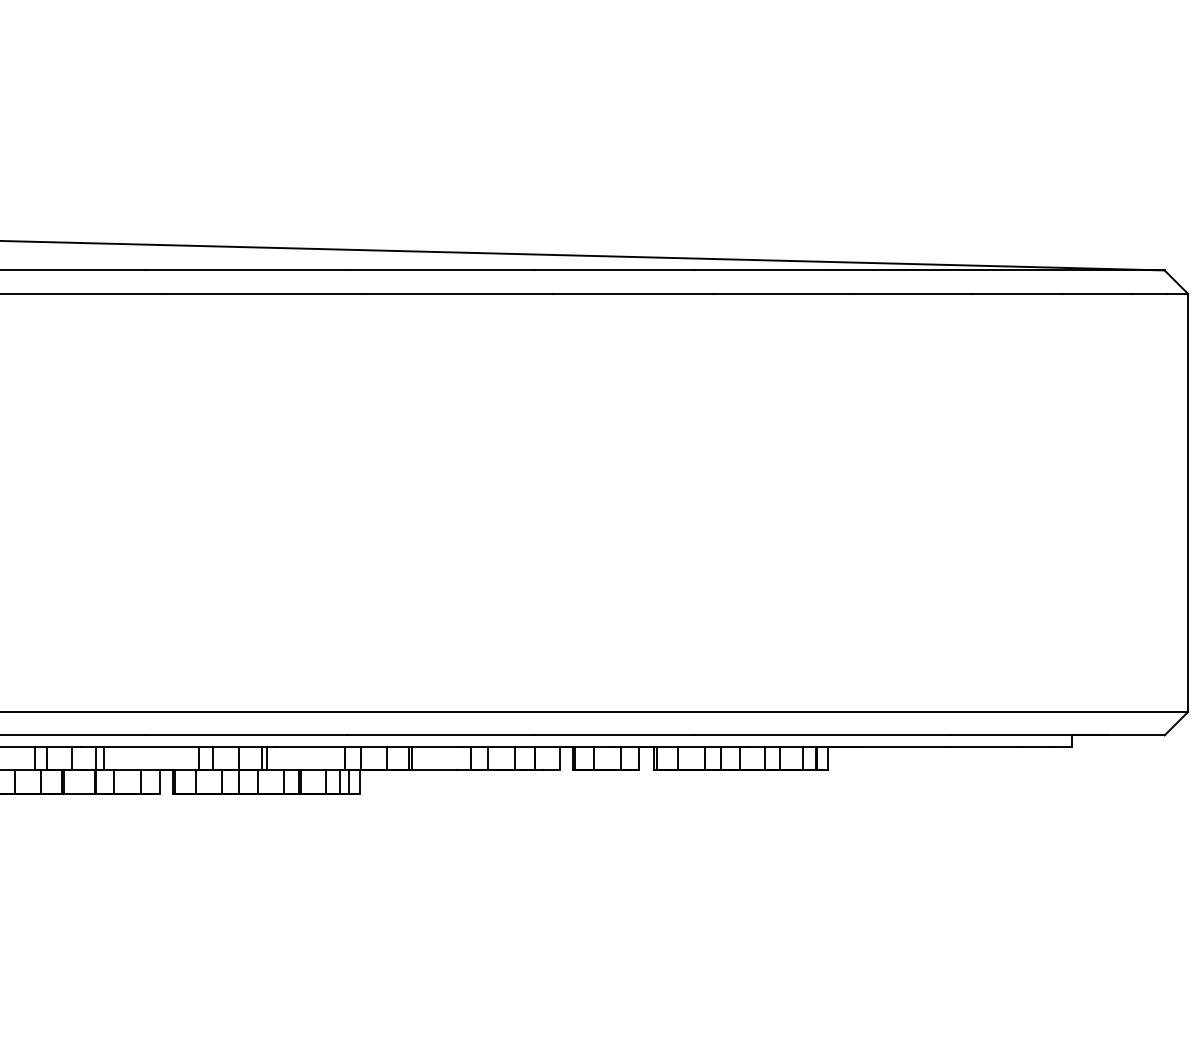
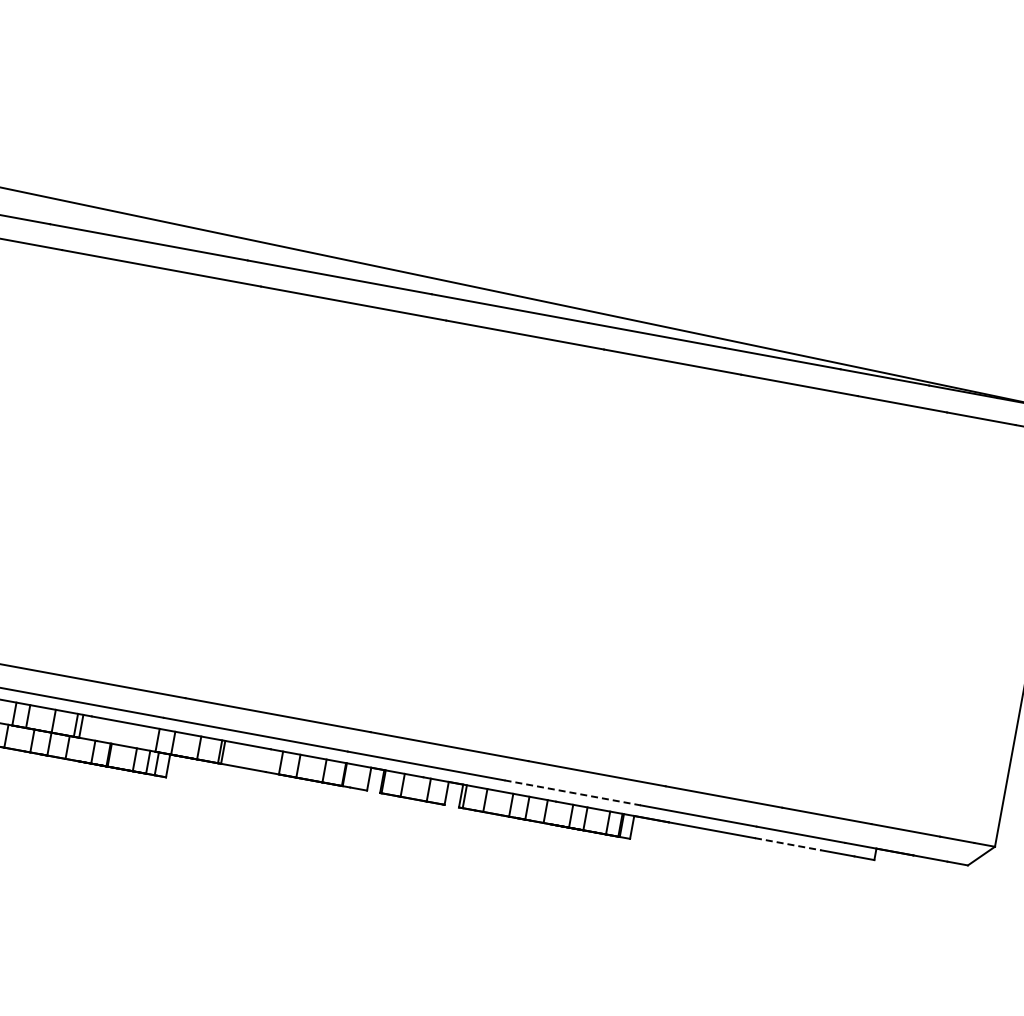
line: (763, 735) -> (573, 793), solid -> dashed
line: (983, 747) -> (787, 844), solid -> dashed

